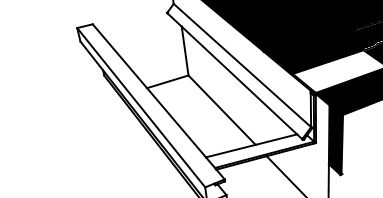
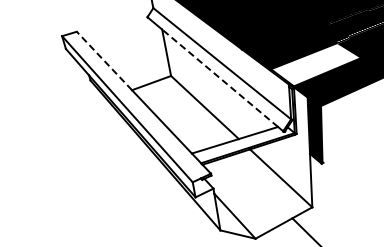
line: (120, 55) -> (104, 60), solid -> dashed
line: (239, 80) -> (220, 78), solid -> dashed

